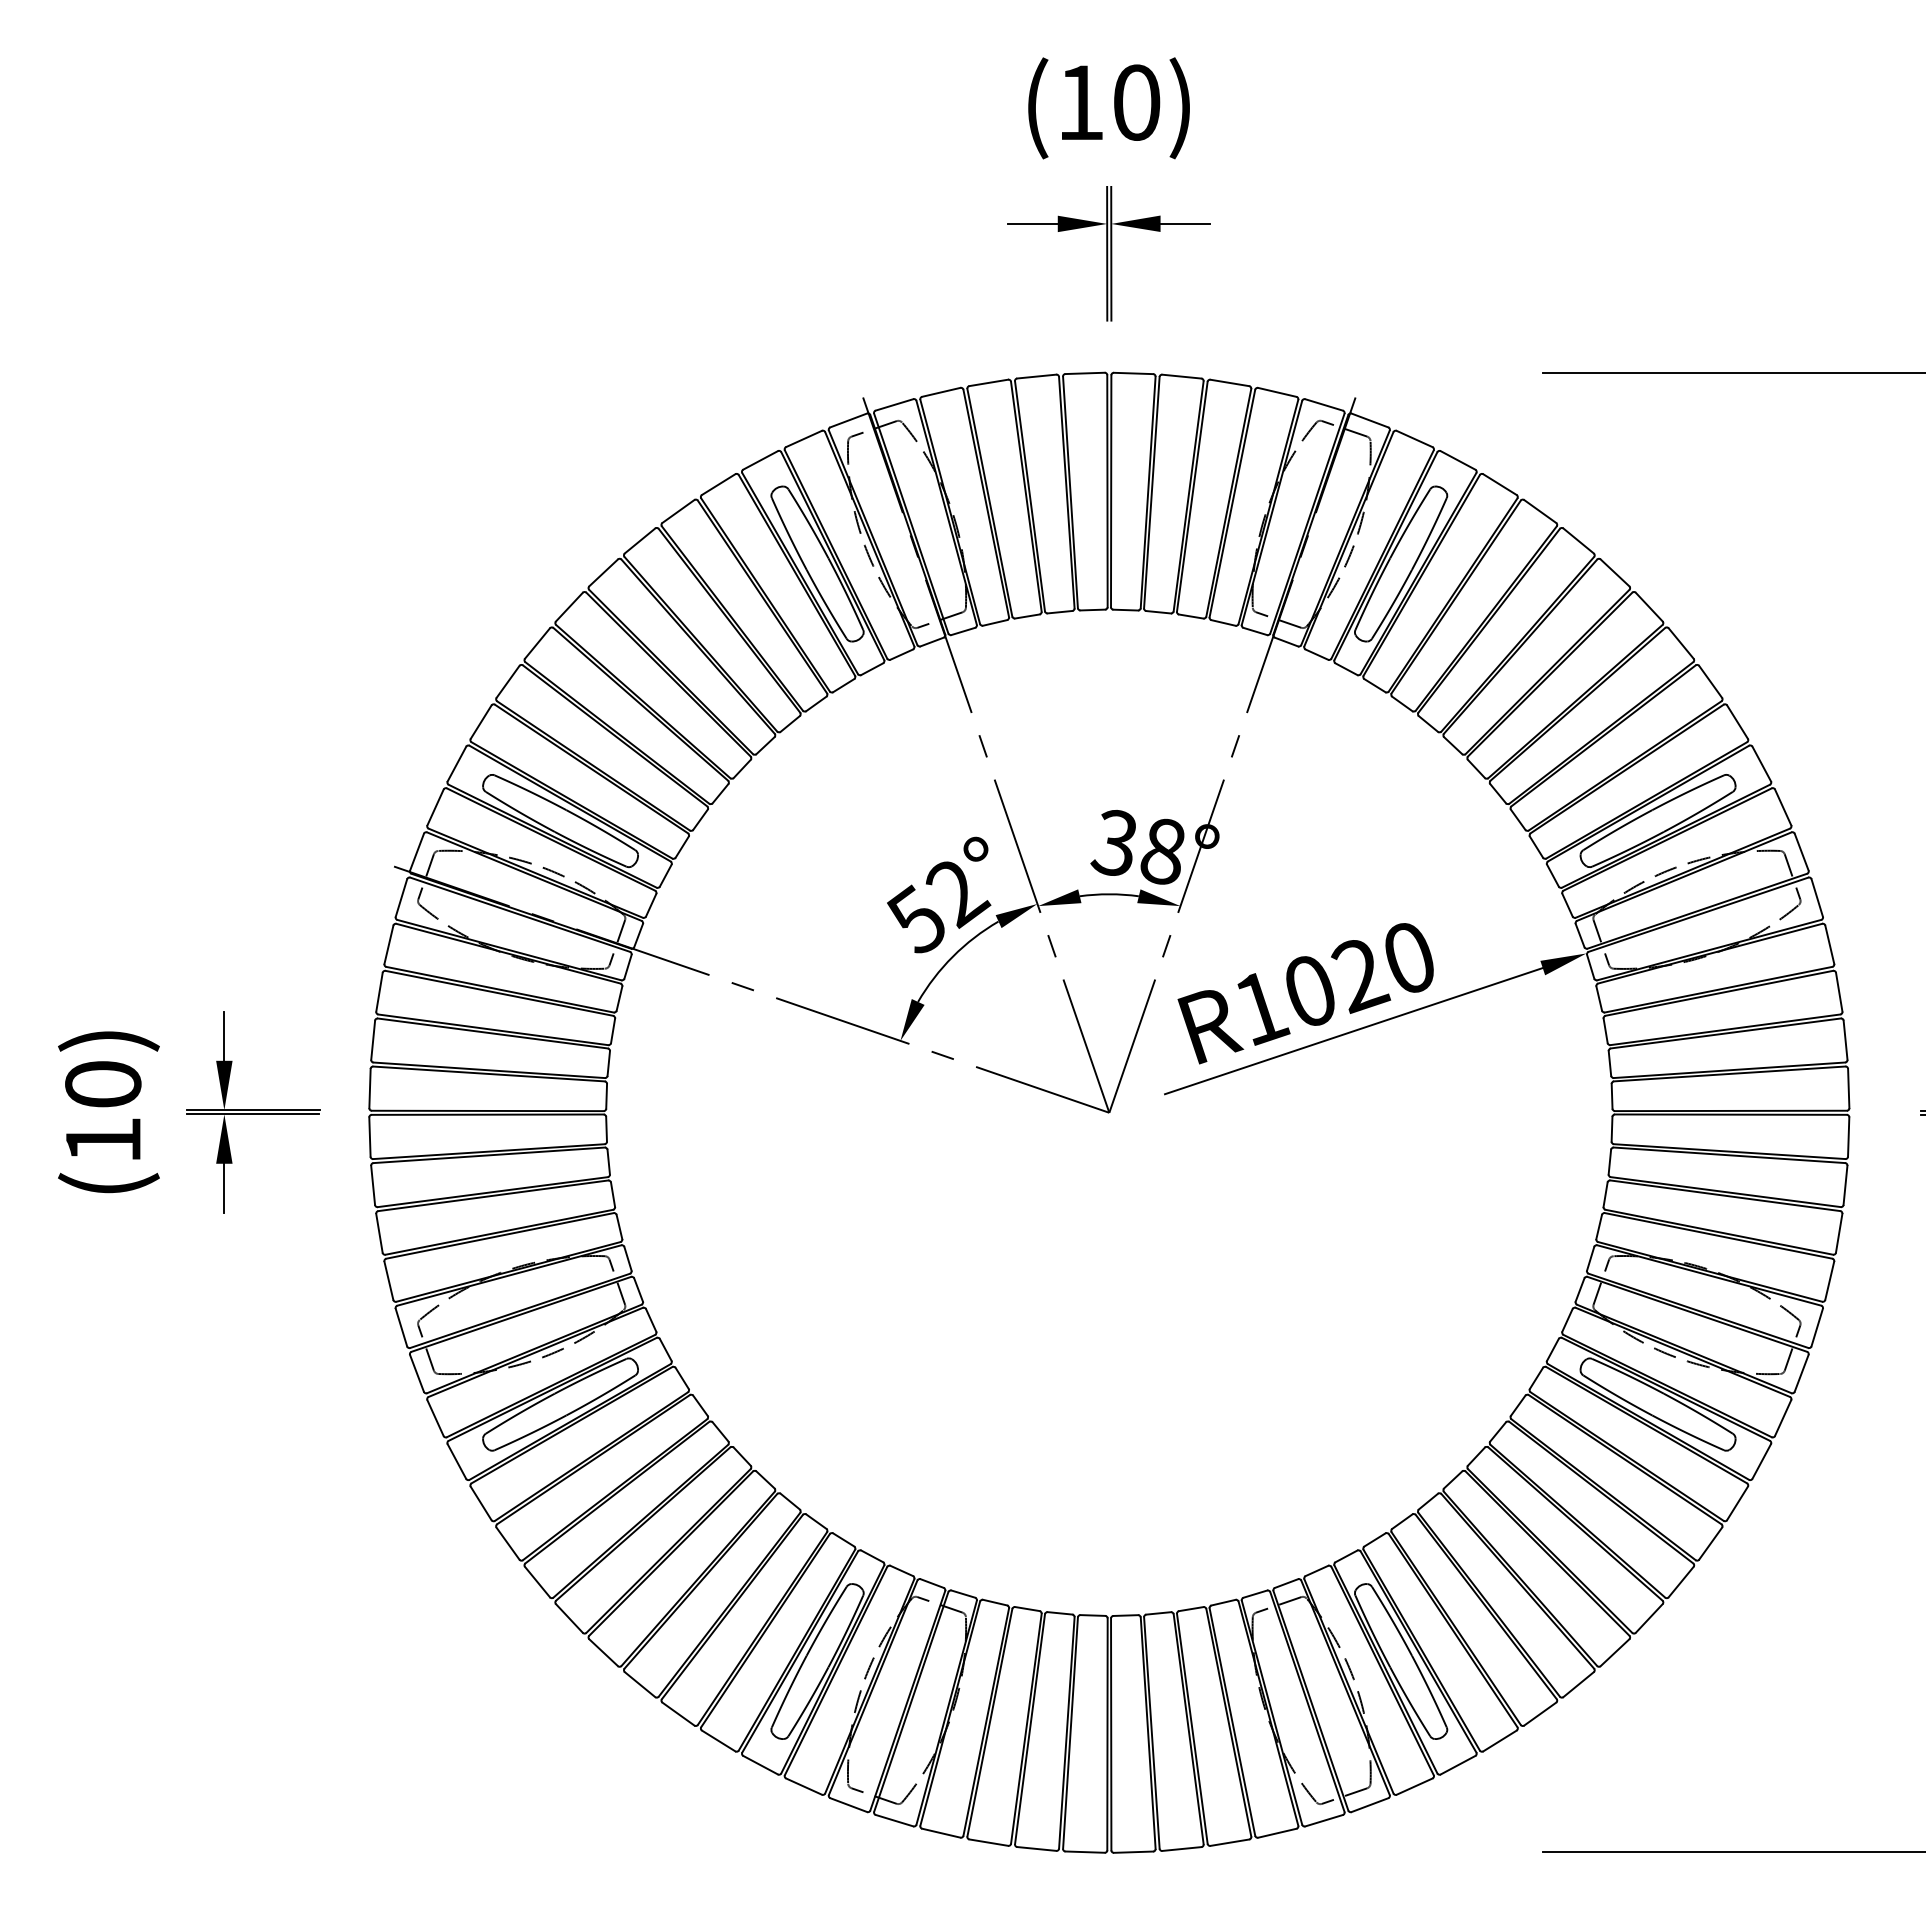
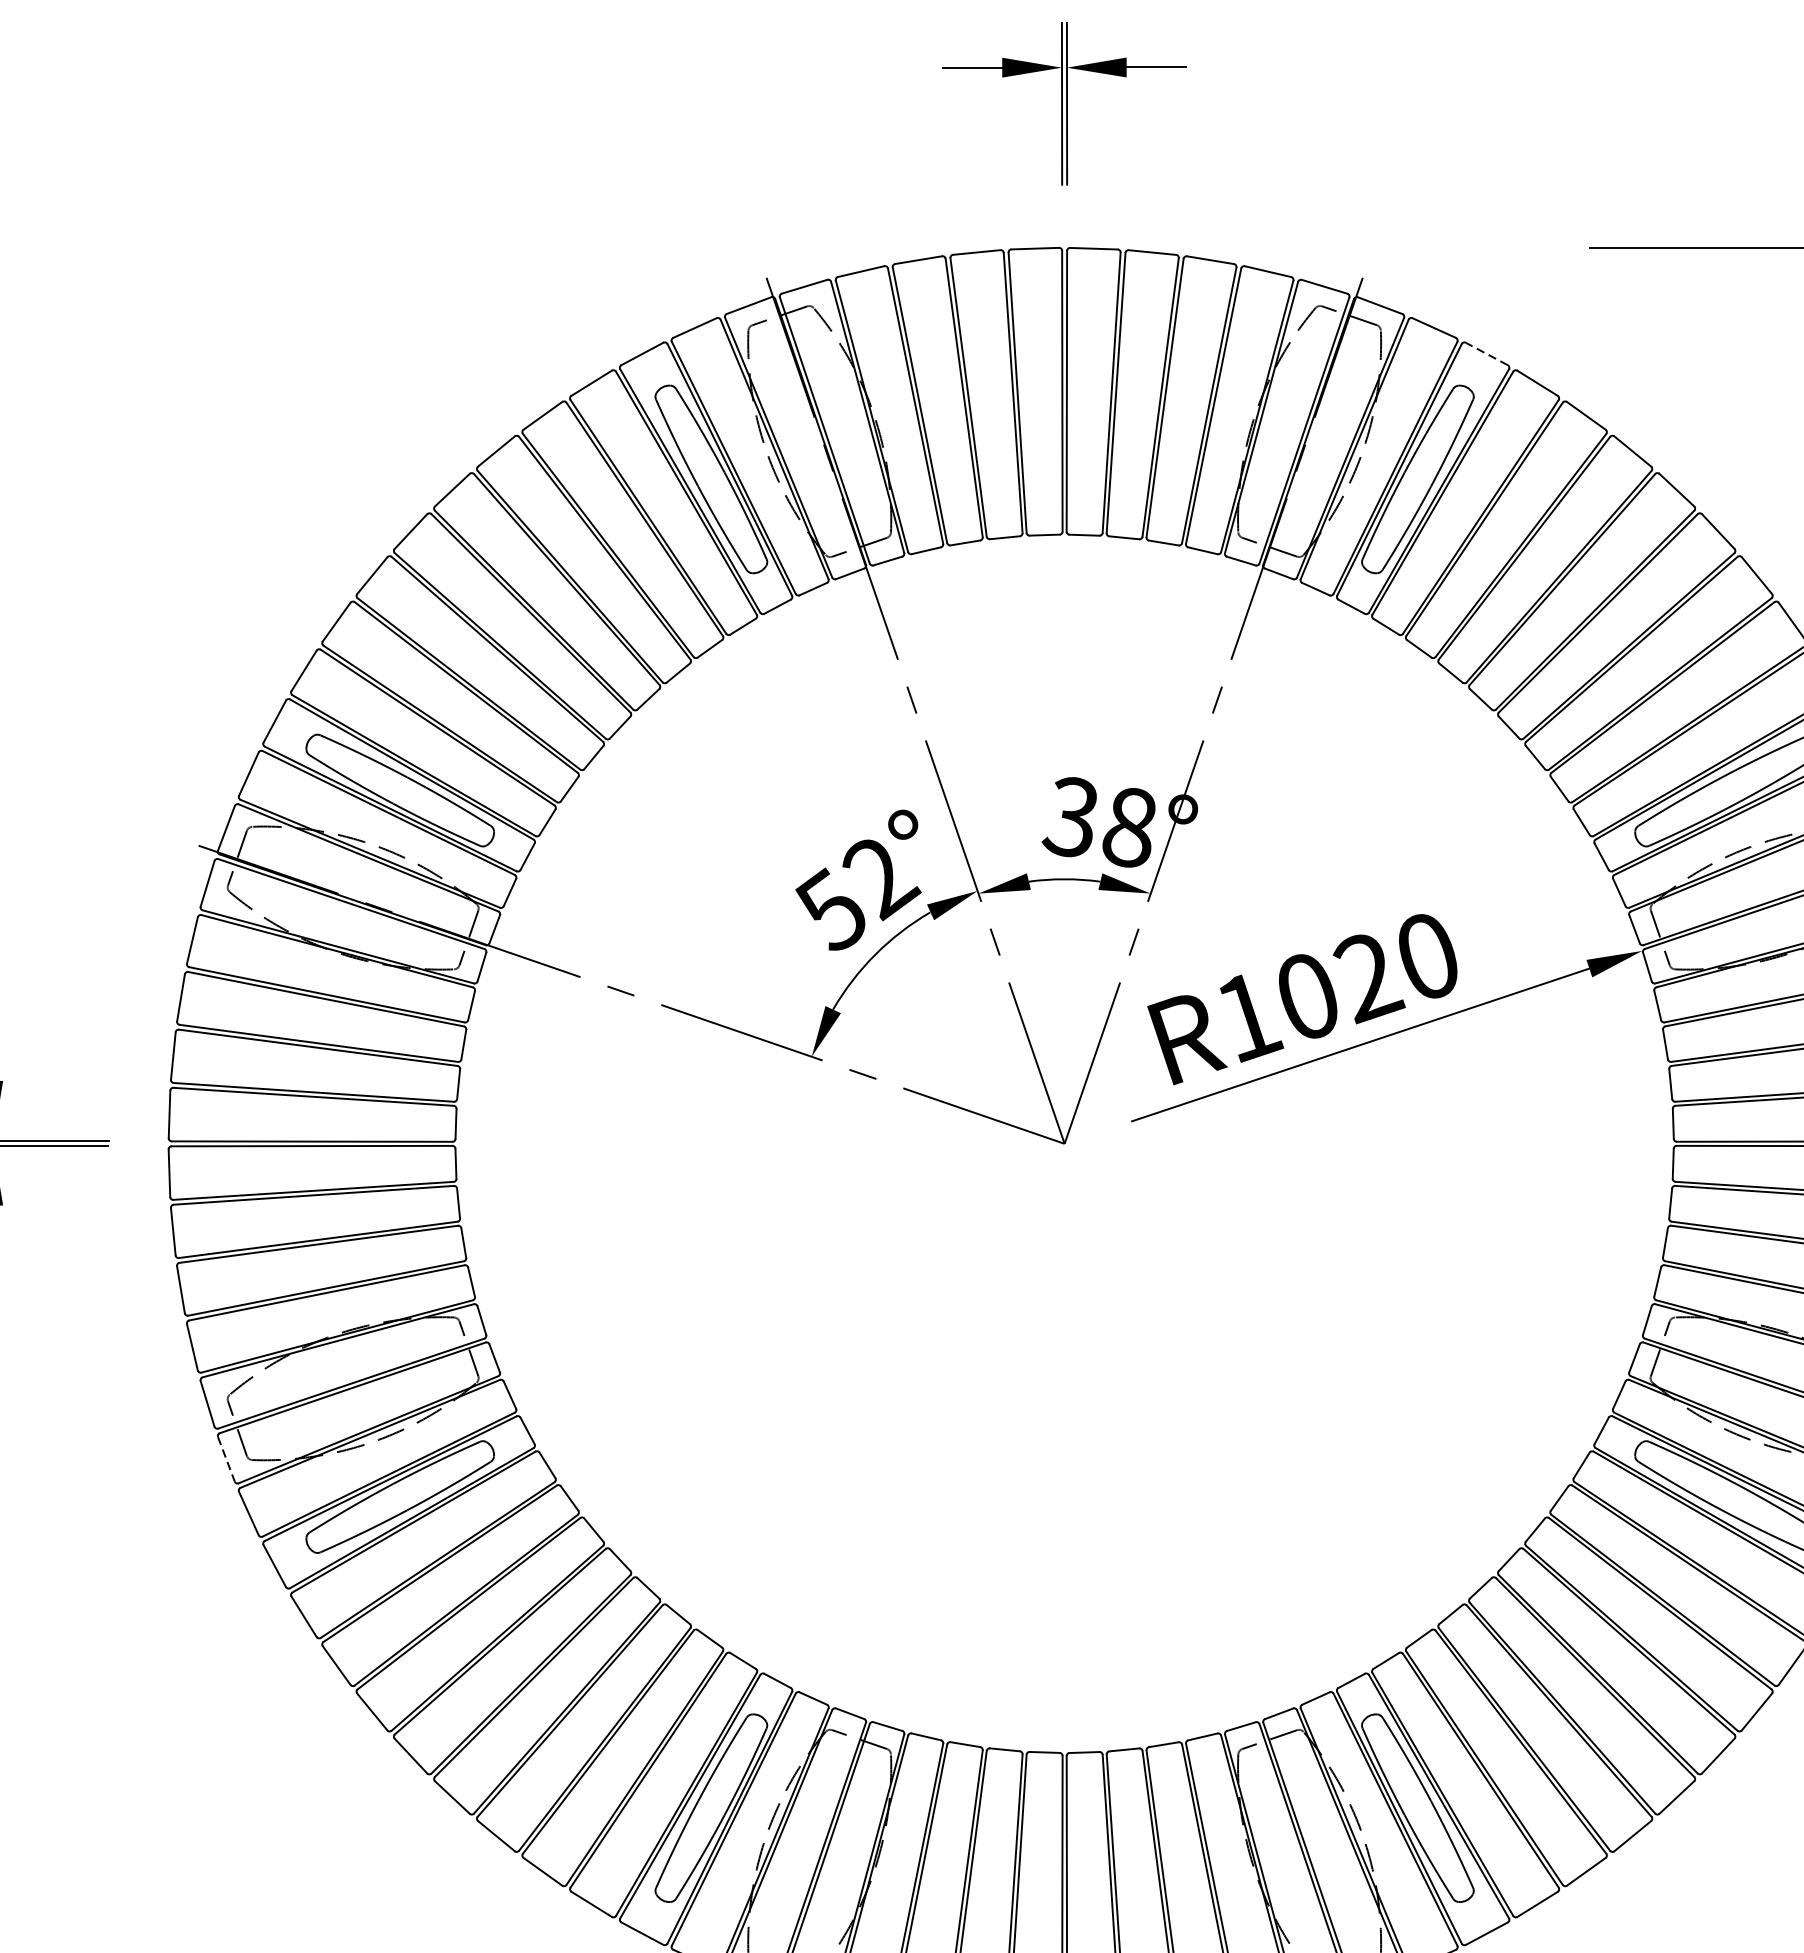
line: (1458, 460) -> (1487, 354), solid -> dashed
line: (416, 1373) -> (225, 1459), solid -> dashed

